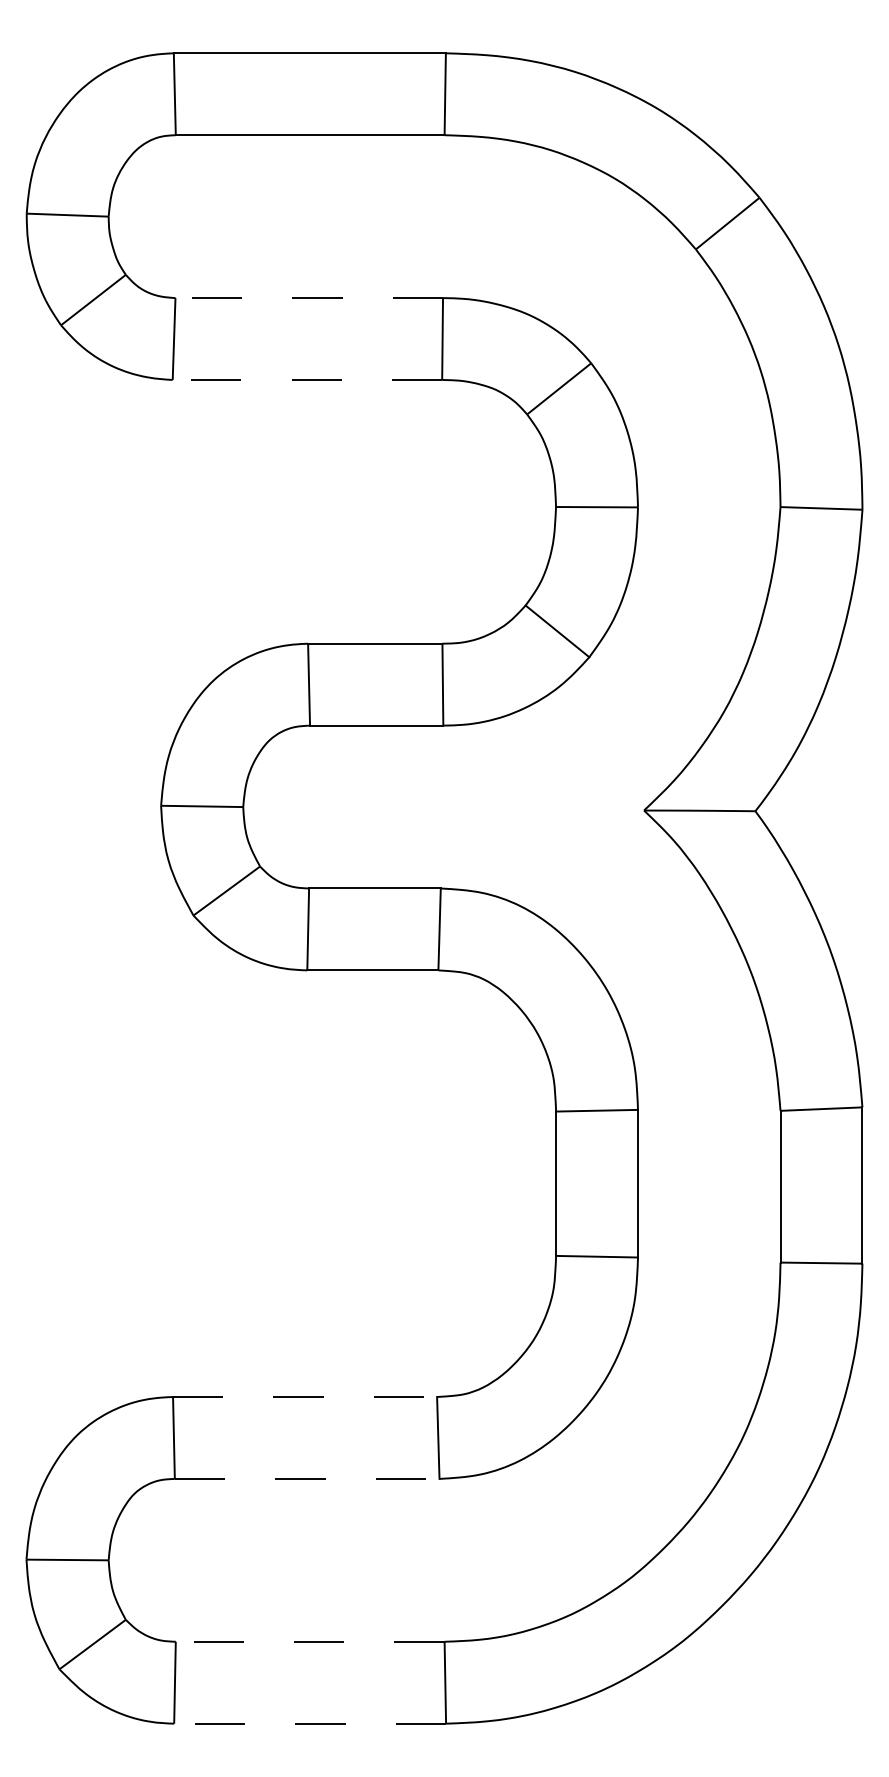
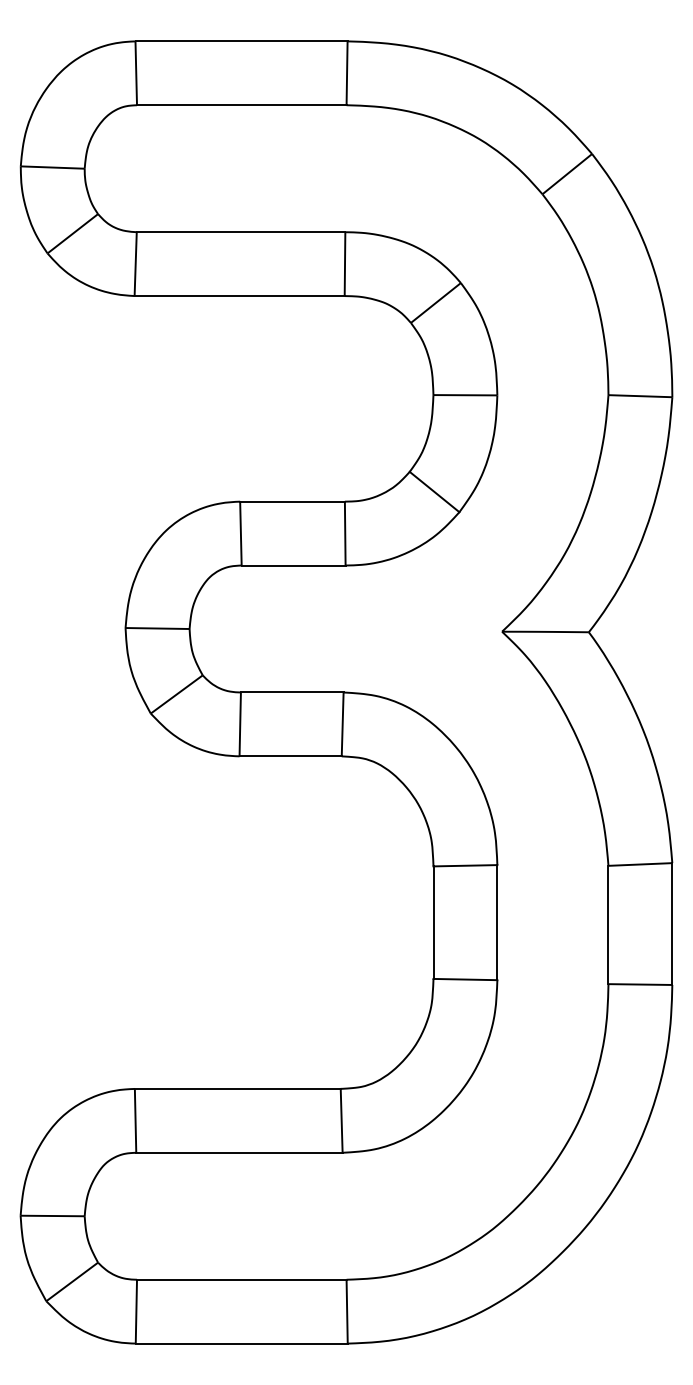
line: (309, 298) -> (241, 232), dashed -> solid
line: (307, 379) -> (239, 295), dashed -> solid
line: (305, 1397) -> (238, 1089), dashed -> solid
line: (307, 1478) -> (239, 1152), dashed -> solid
line: (309, 1641) -> (241, 1279), dashed -> solid
line: (310, 1723) -> (242, 1343), dashed -> solid

